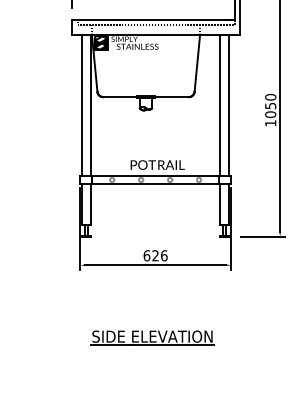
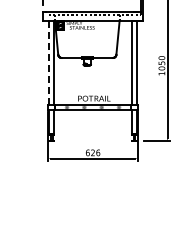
line: (81, 104) -> (48, 62), solid -> dashed
part: (153, 337) -> (91, 201), removed

